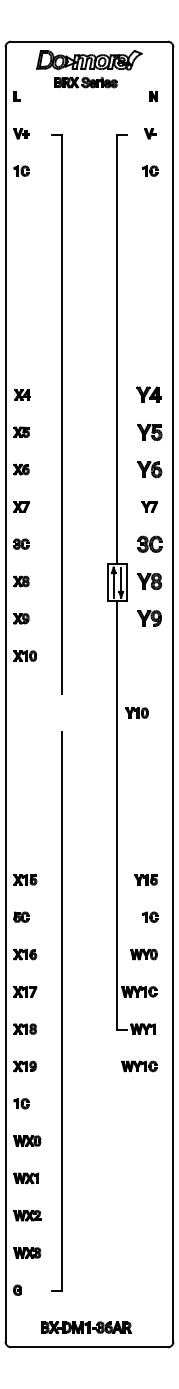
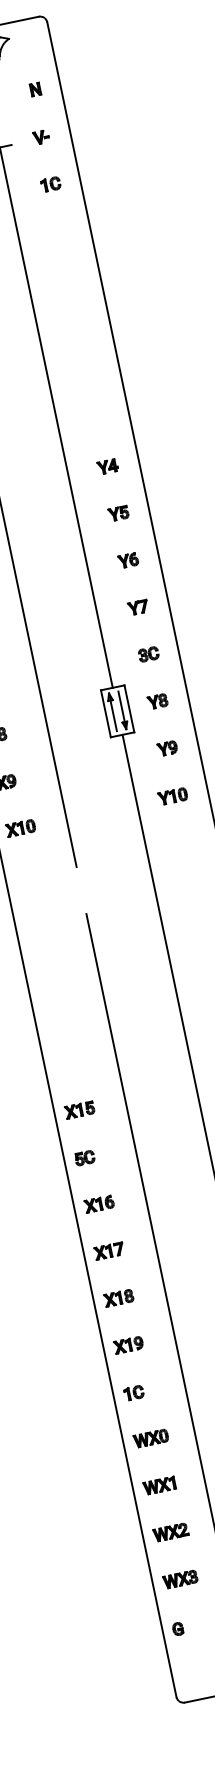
part: (148, 394) -> (107, 466), size x0.62
part: (149, 431) -> (118, 512), size x0.62
part: (149, 469) -> (128, 560), size x0.62
part: (150, 543) -> (148, 653), size x0.62
part: (149, 581) -> (157, 701), size x0.62
part: (149, 618) -> (167, 748), size x0.62
part: (136, 712) -> (172, 795), moved

